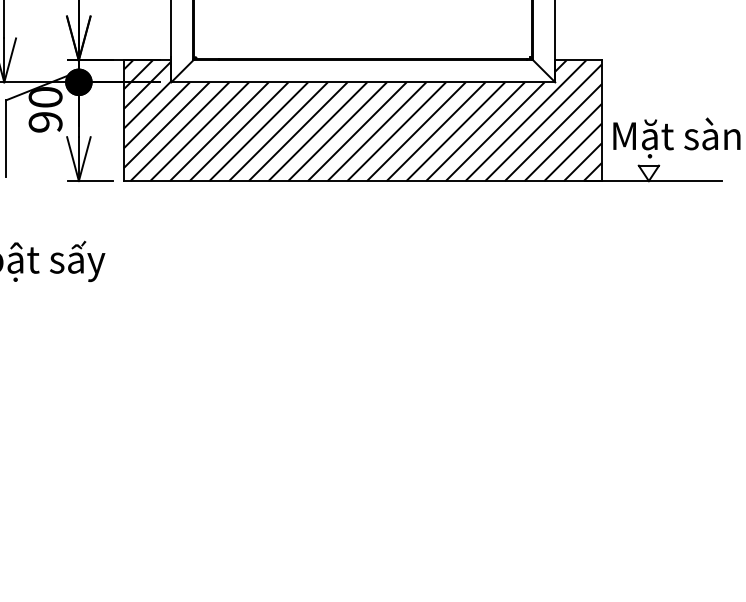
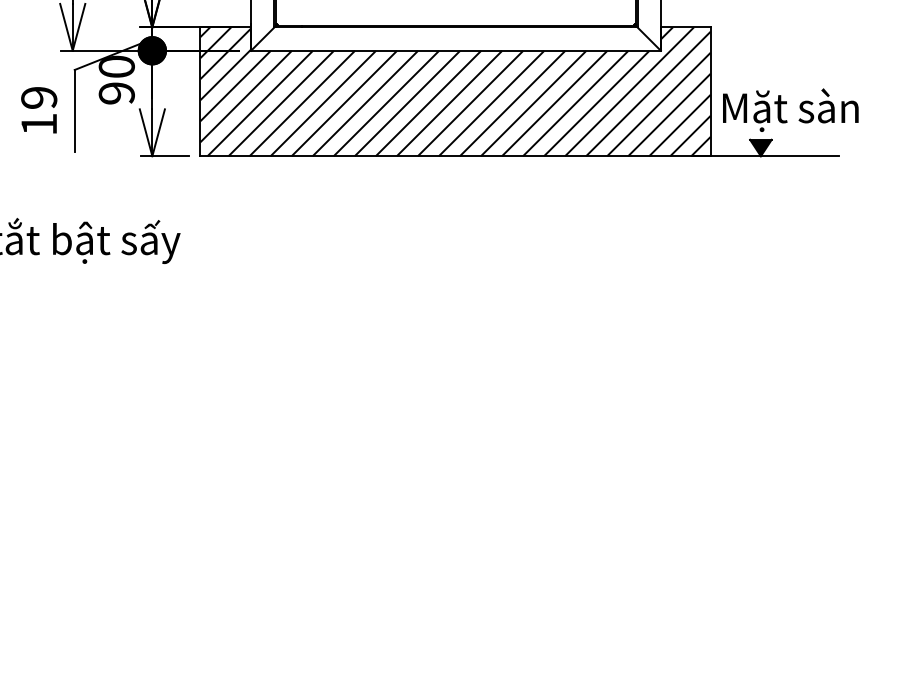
fill: (648, 172) -> (760, 147), added

